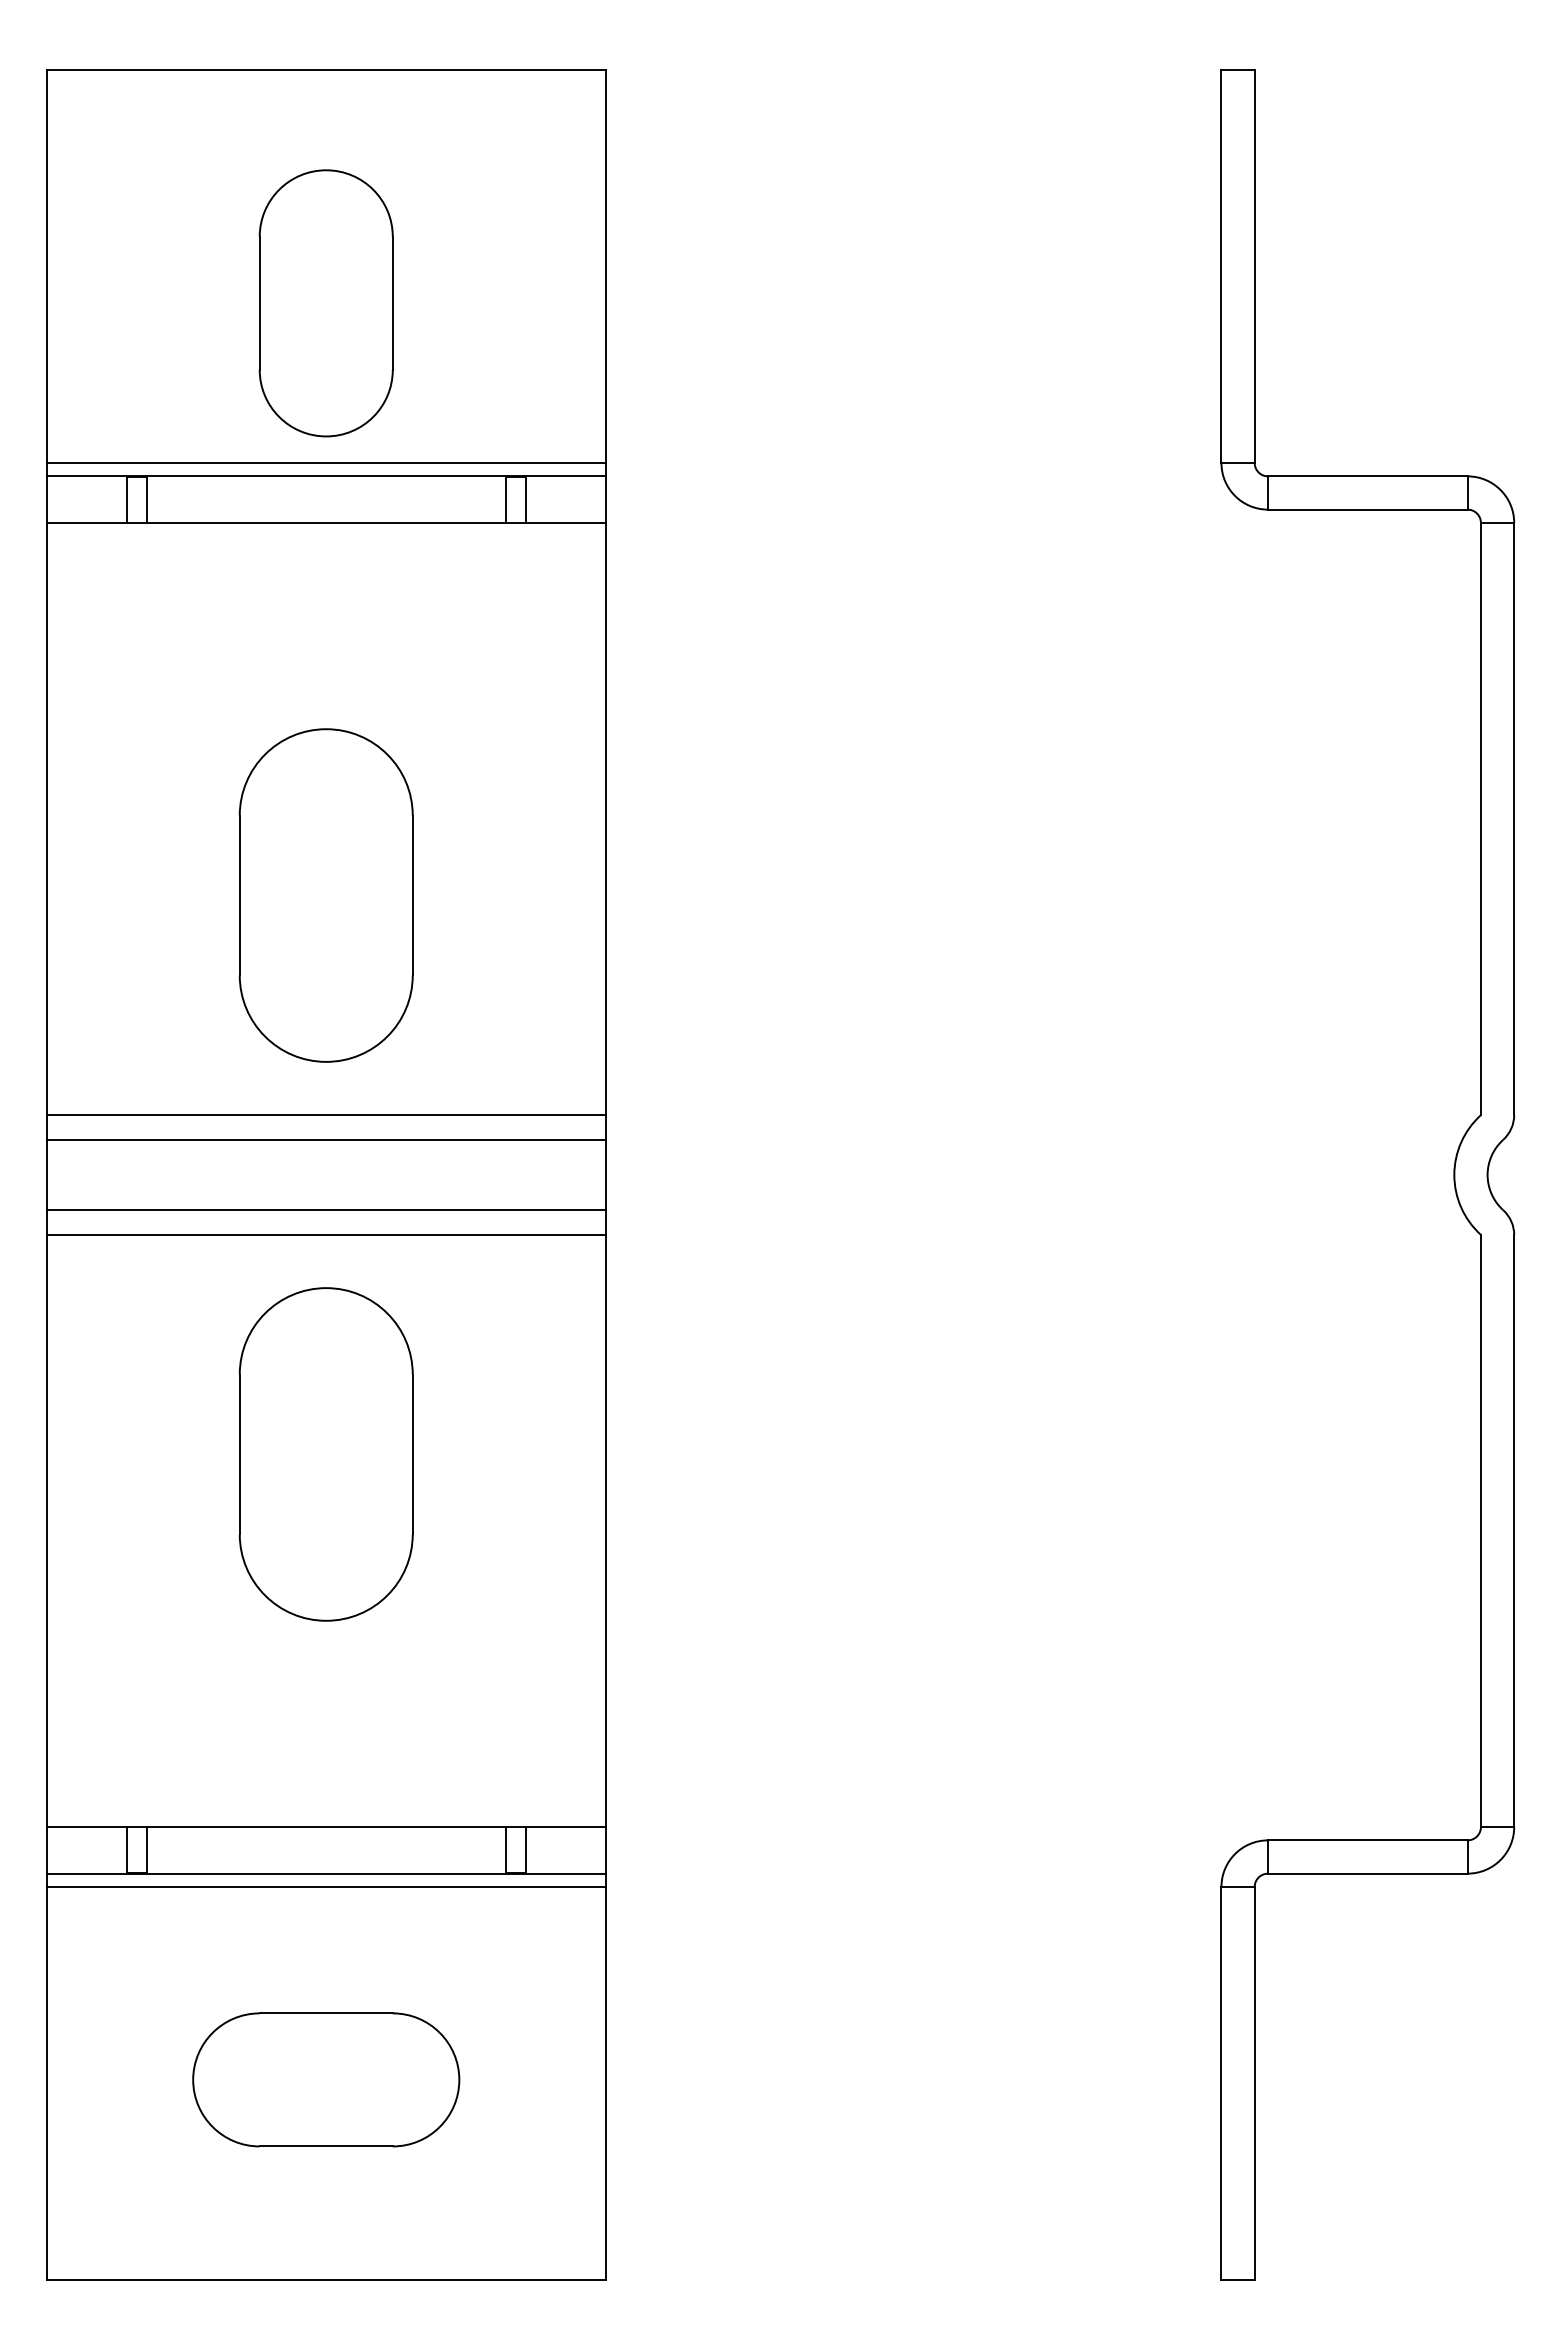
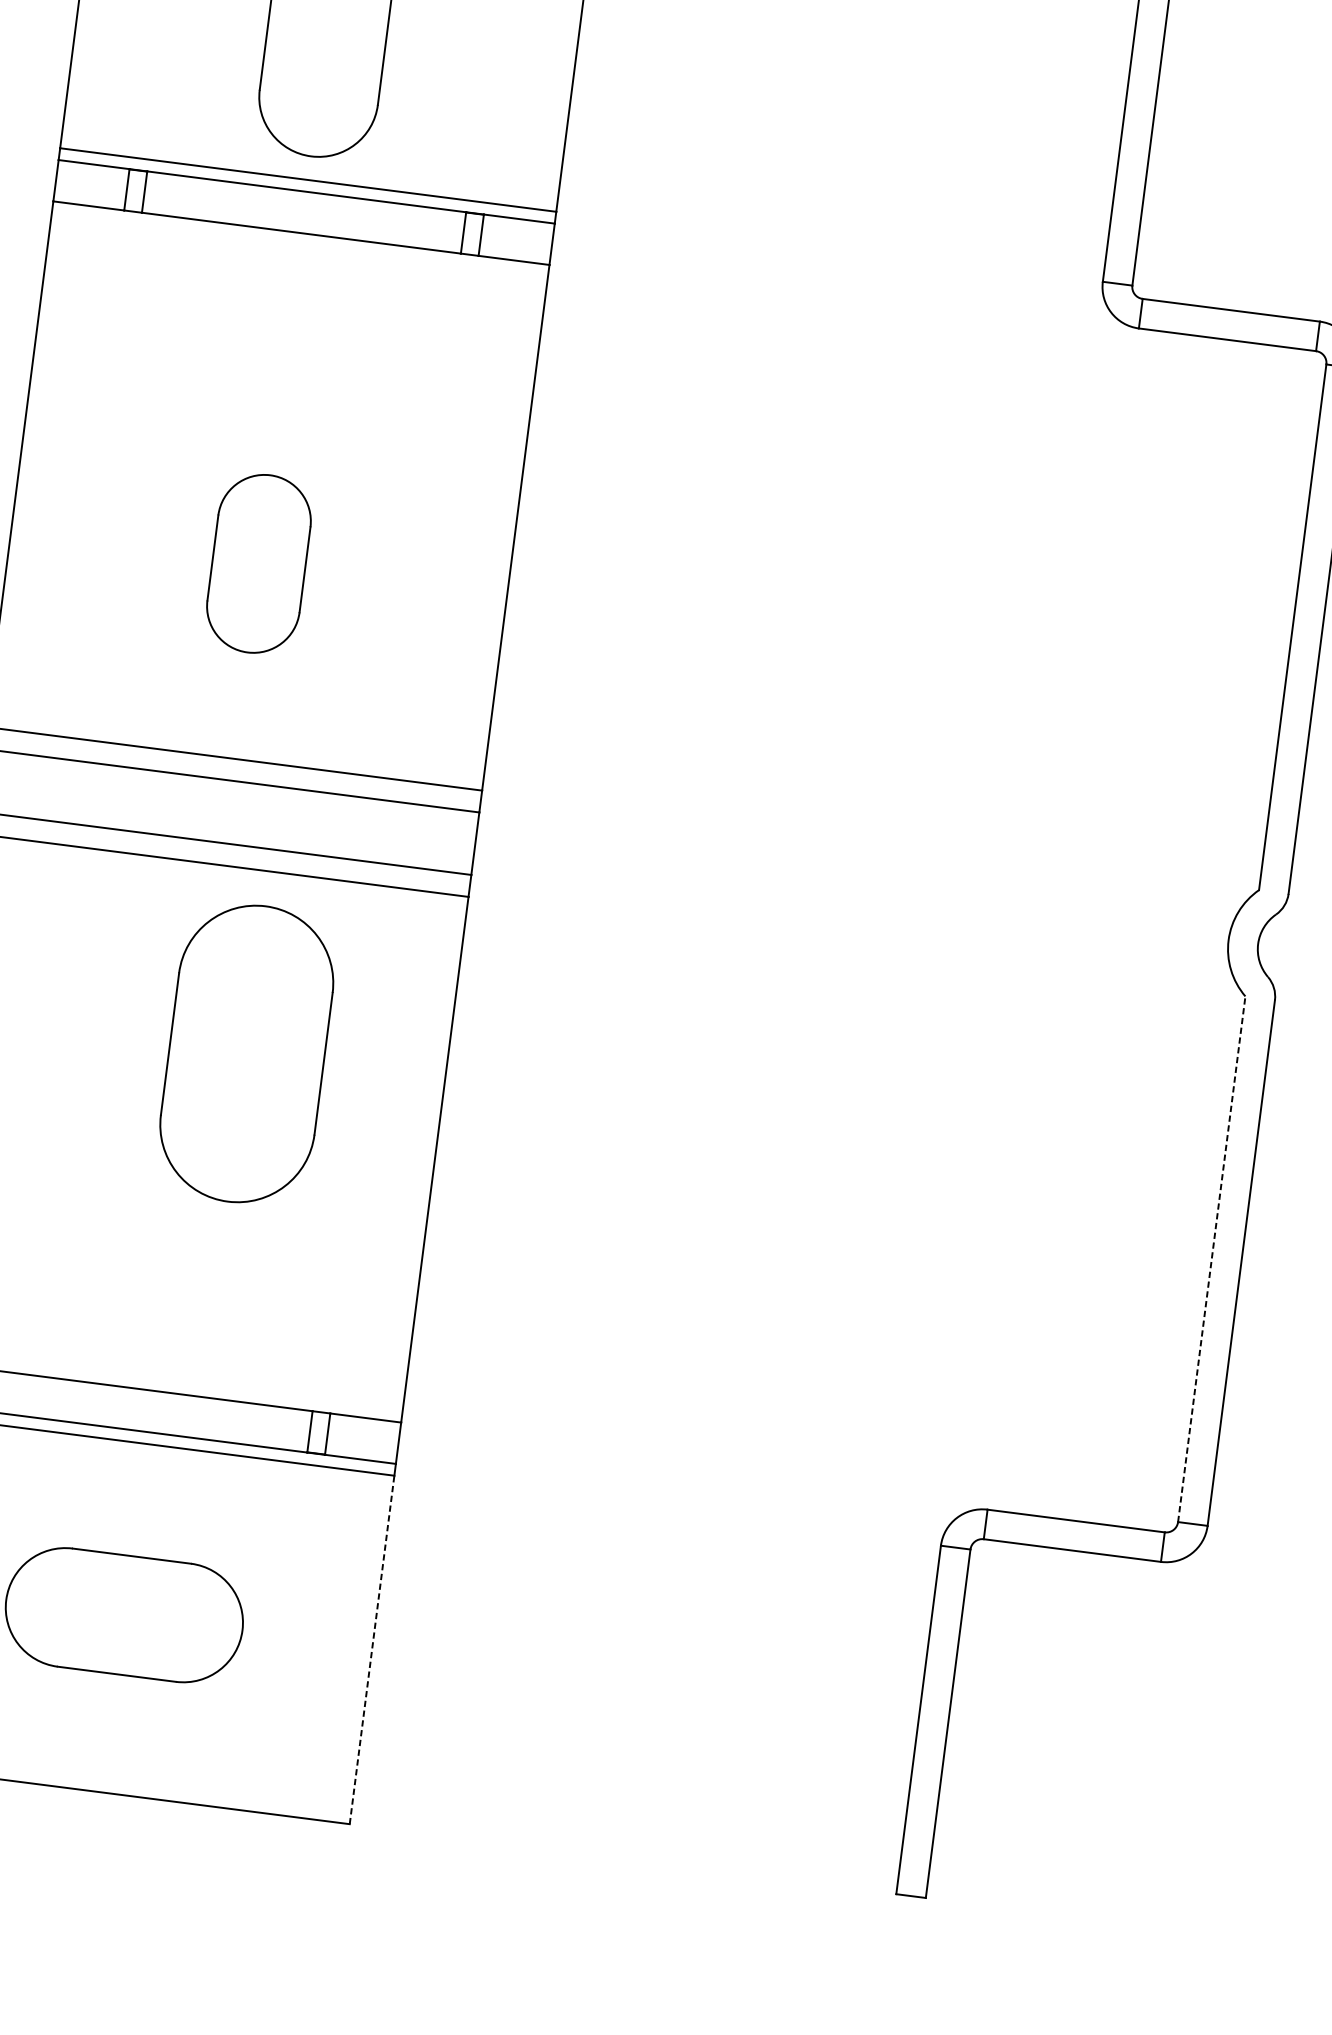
part: (325, 895) -> (258, 563), size x0.6
part: (325, 1454) -> (246, 1053), moved
line: (1480, 1530) -> (1211, 1258), solid -> dashed
line: (605, 2082) -> (371, 1649), solid -> dashed

